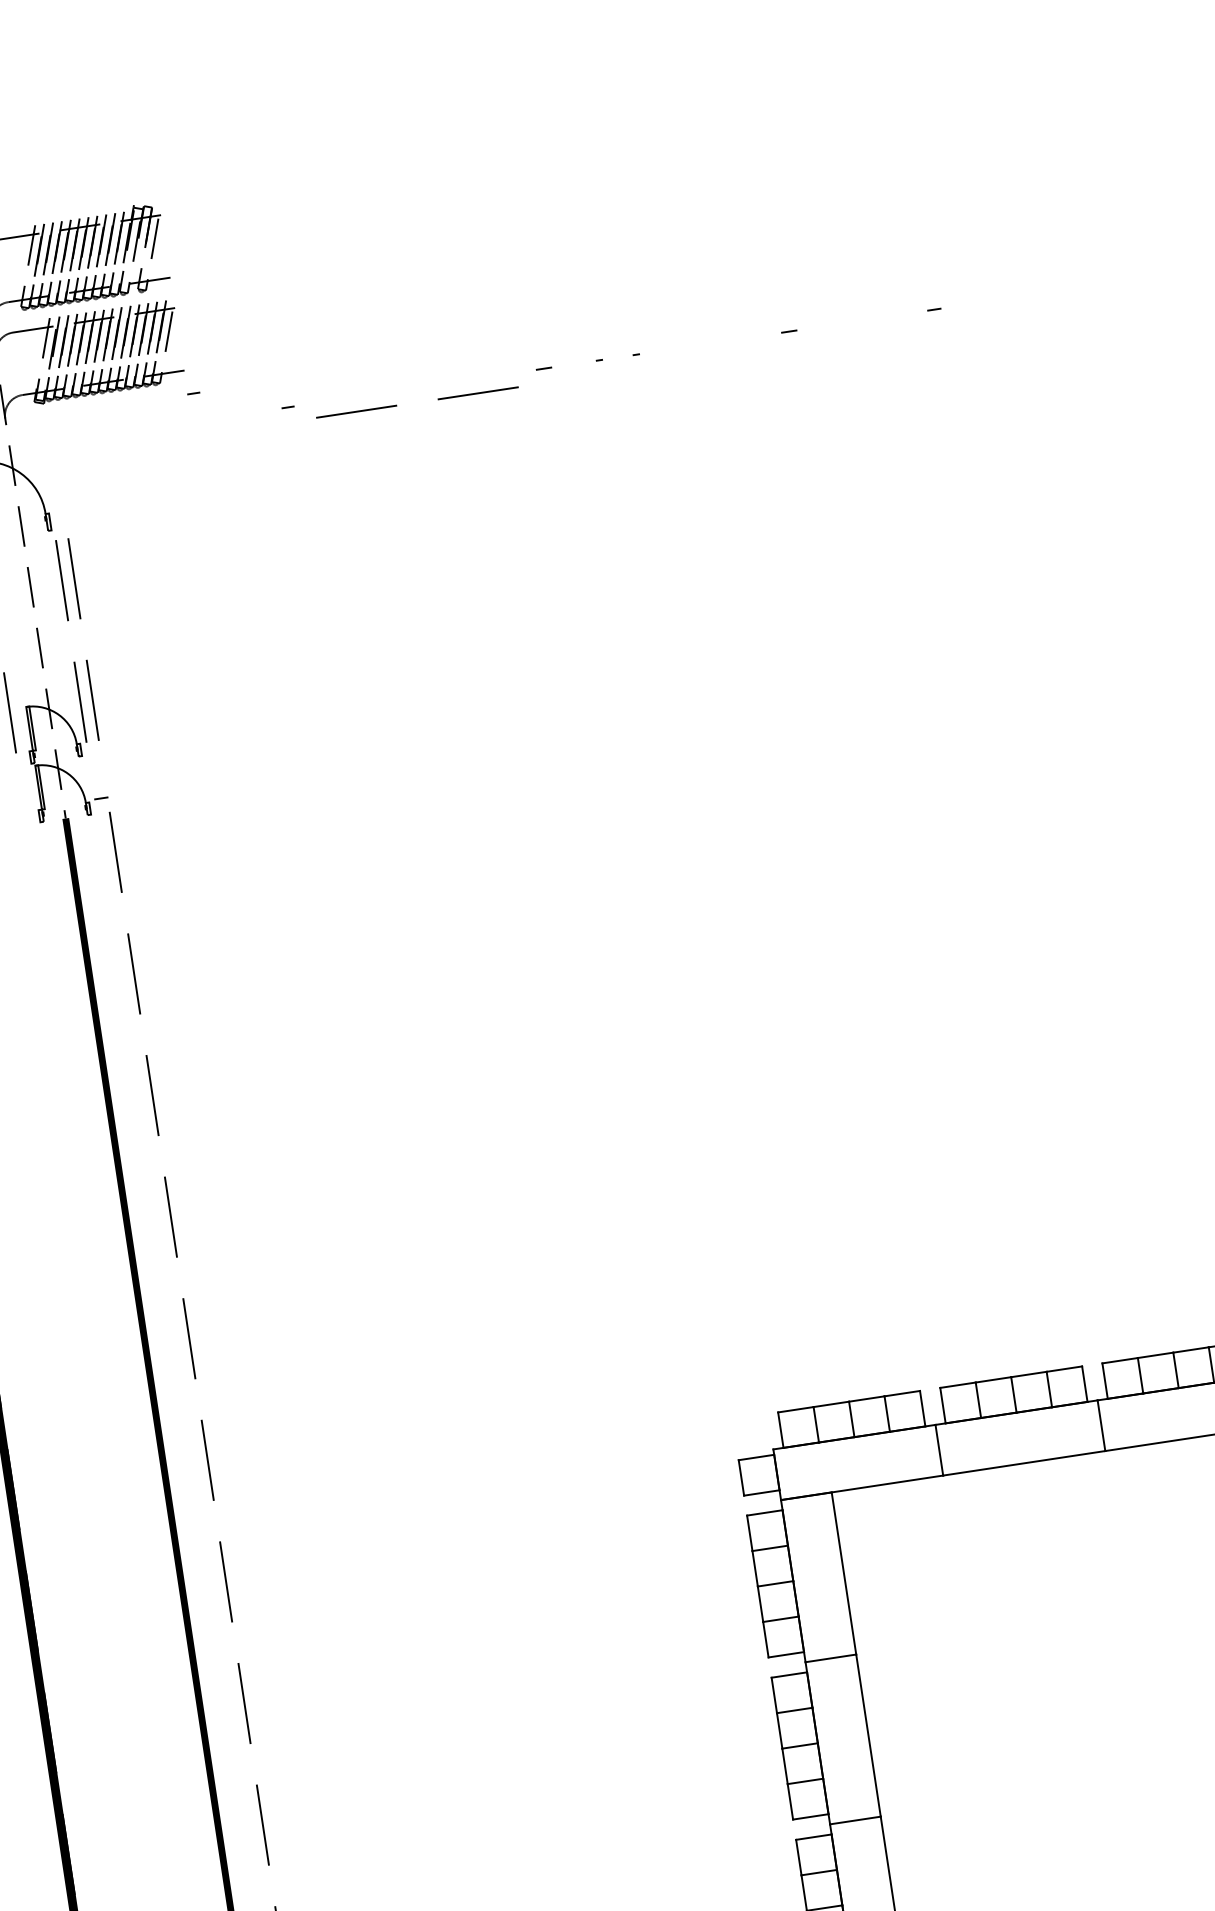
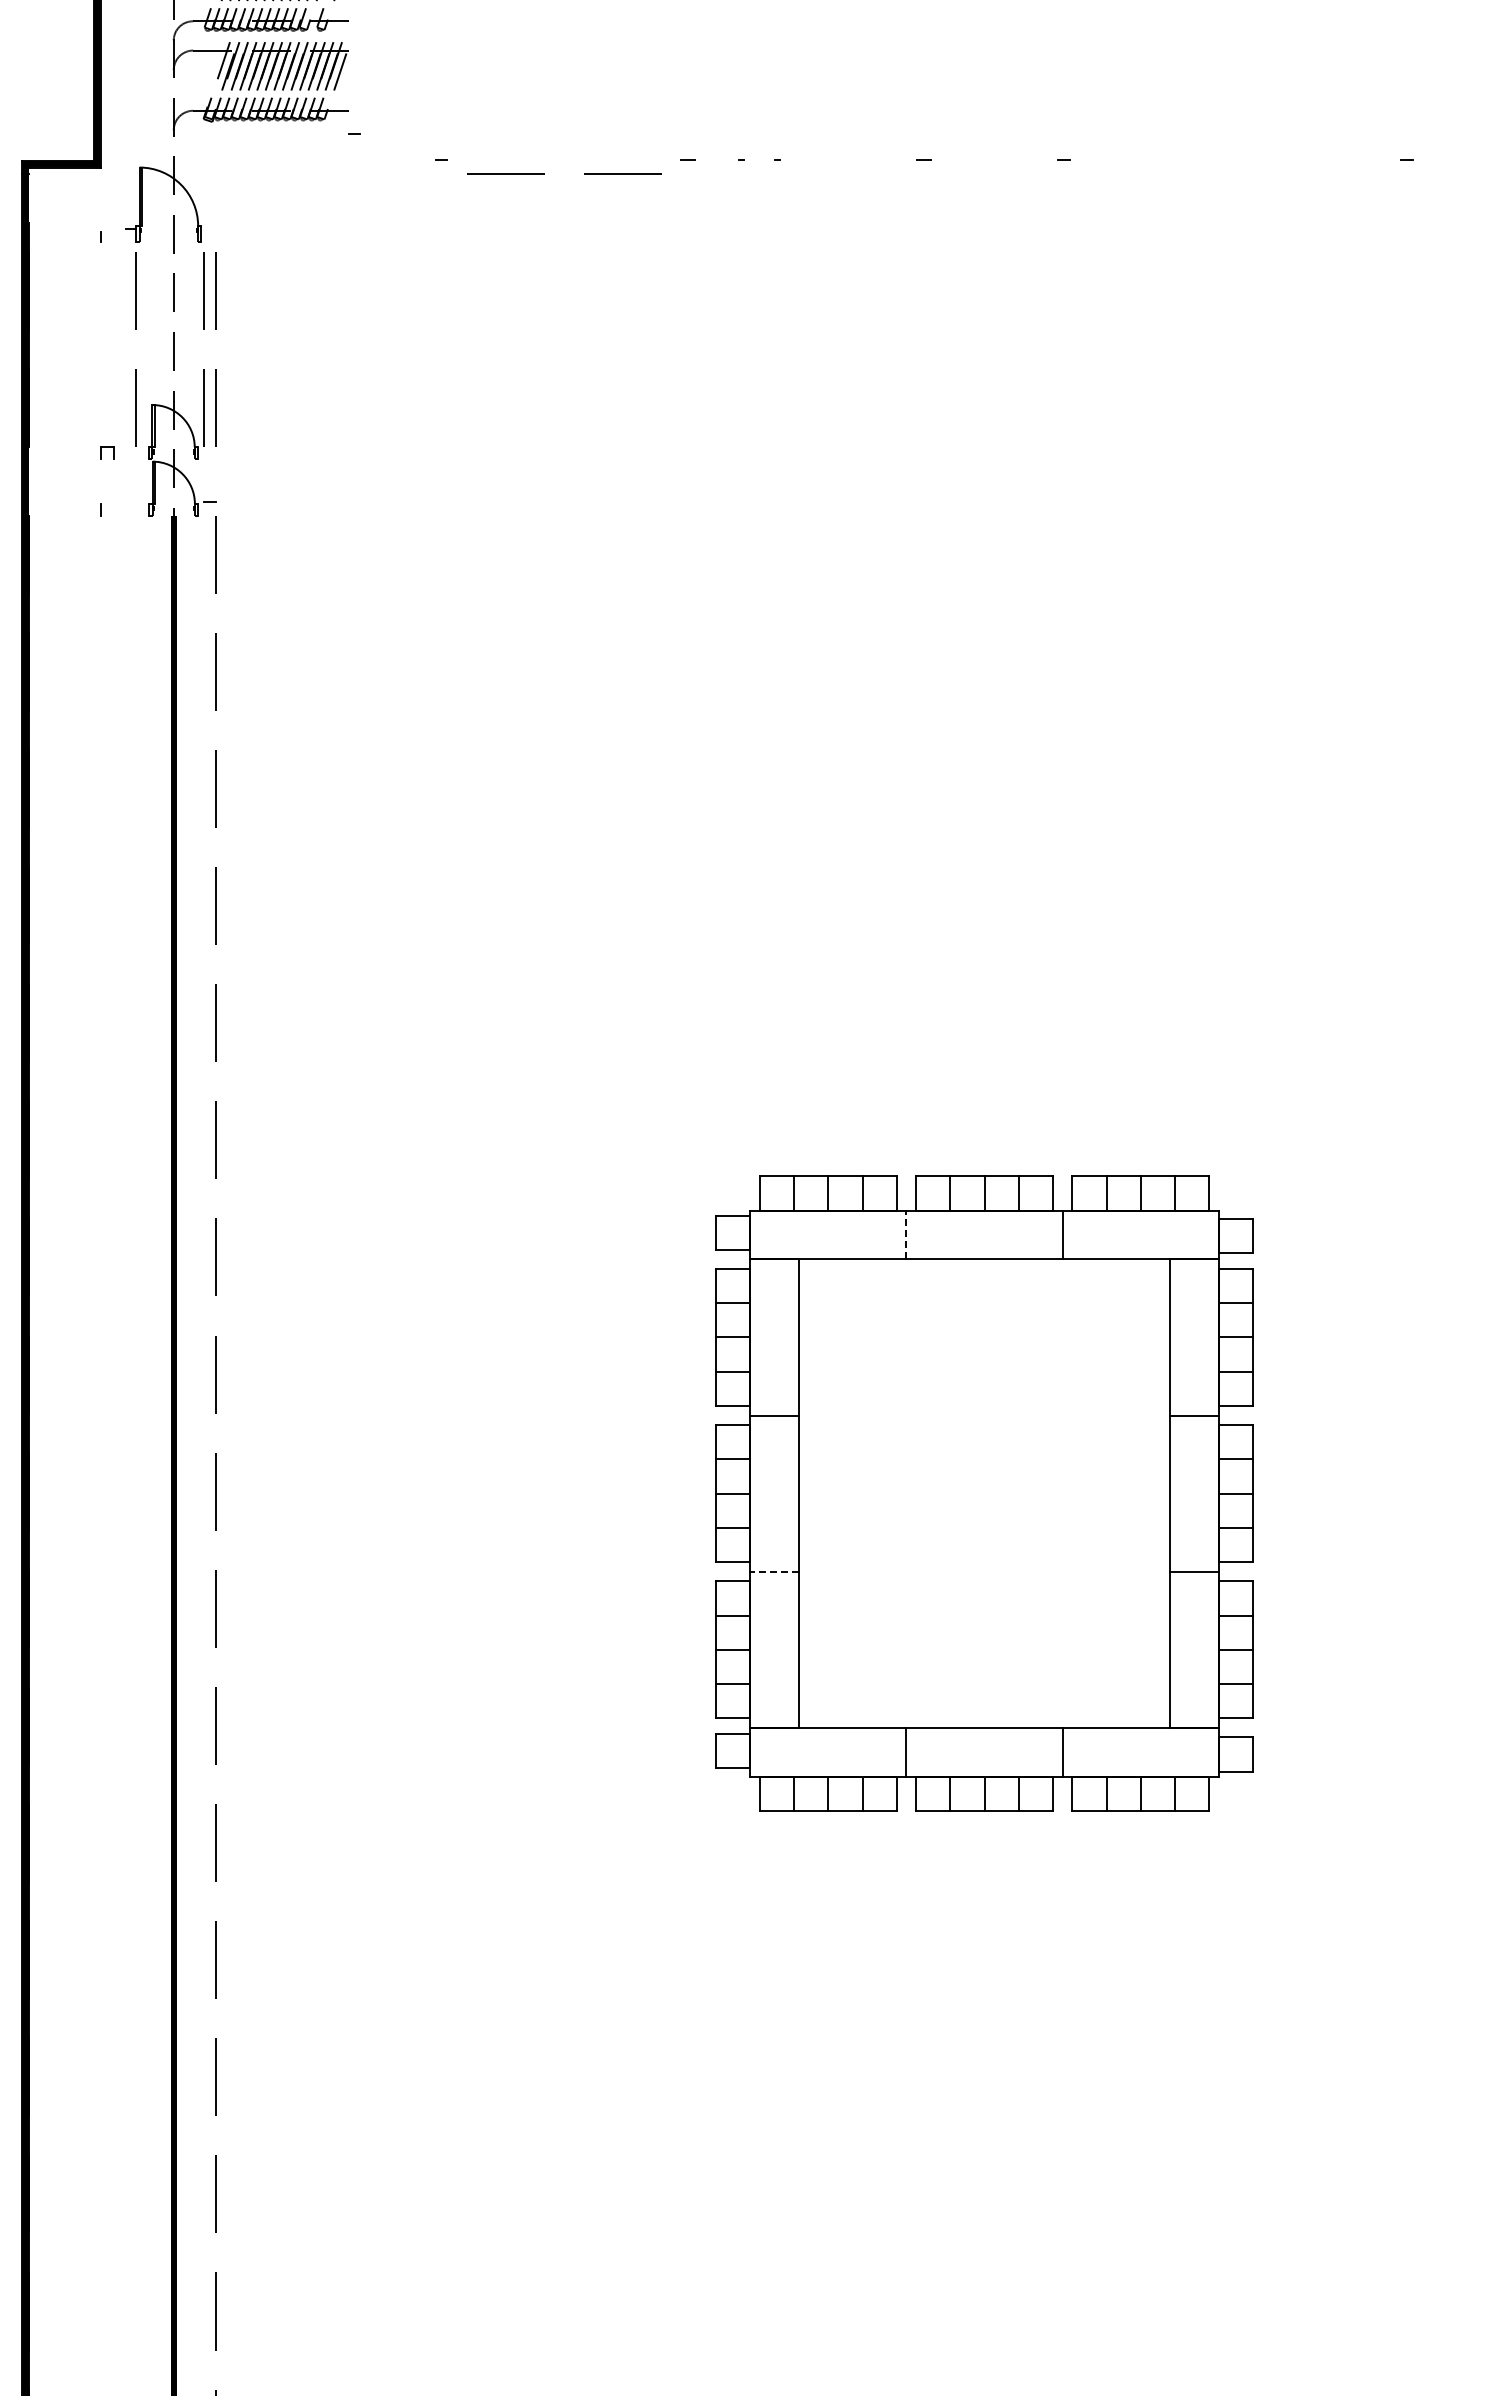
line: (939, 1449) -> (906, 1234), solid -> dashed
line: (855, 1820) -> (774, 1571), solid -> dashed

